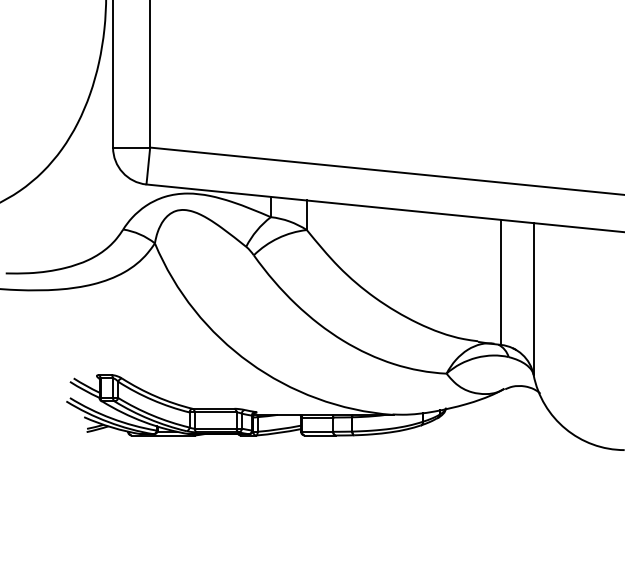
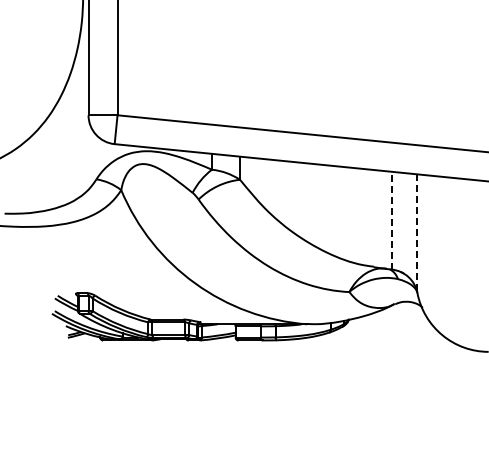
line: (501, 282) -> (392, 220), solid -> dashed
line: (533, 300) -> (417, 234), solid -> dashed

